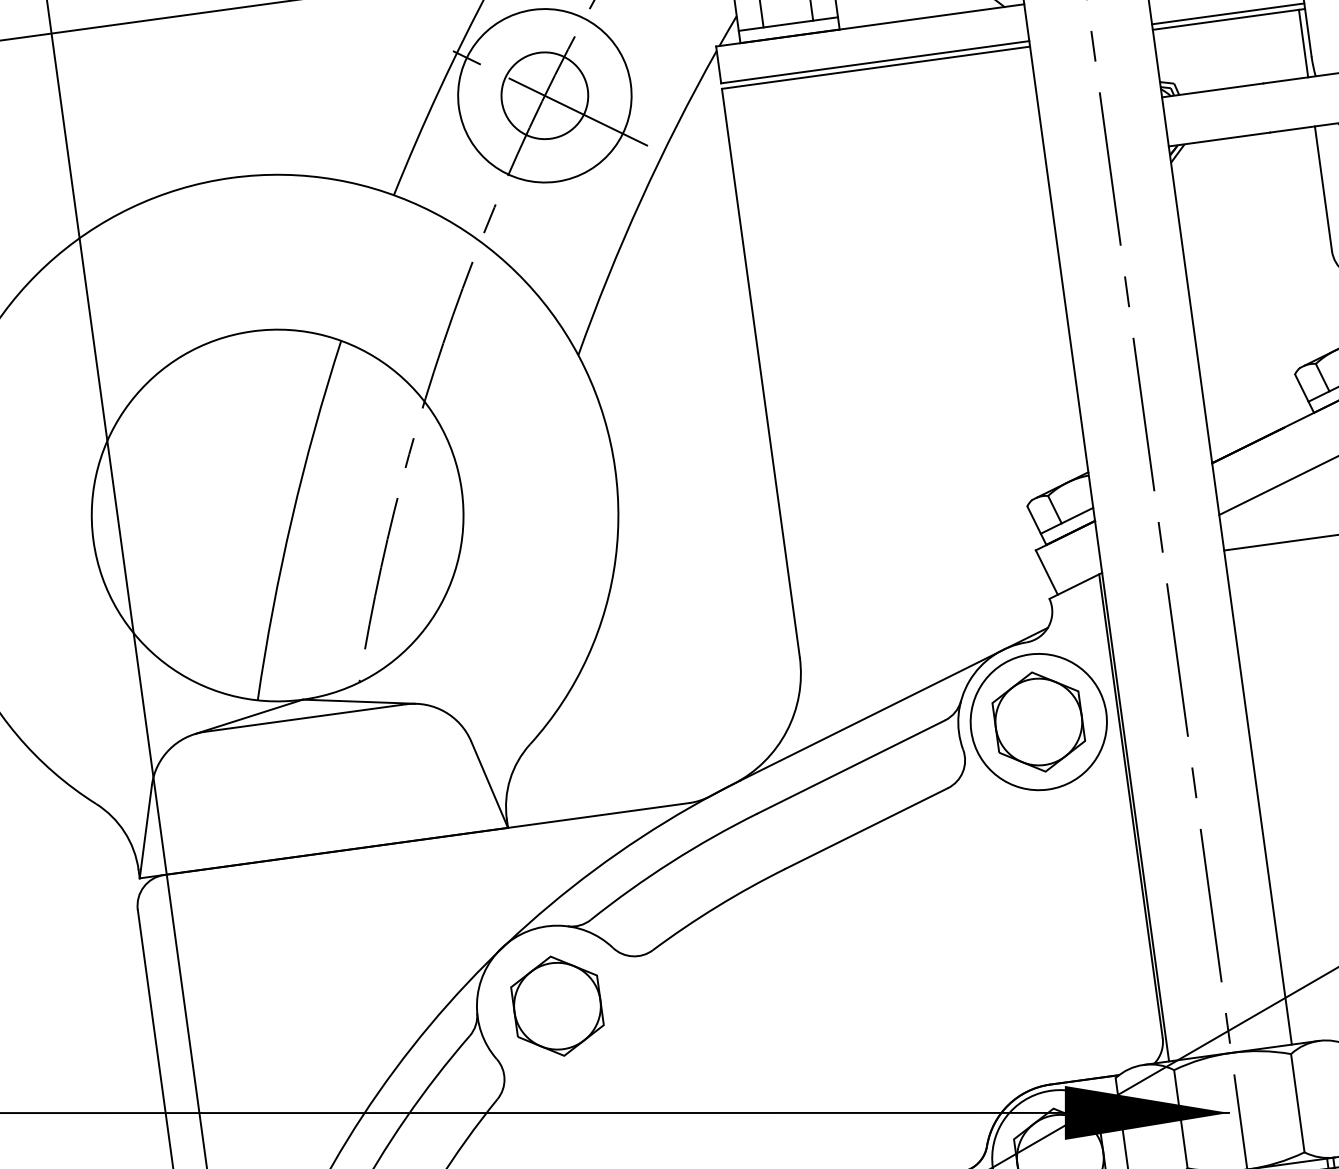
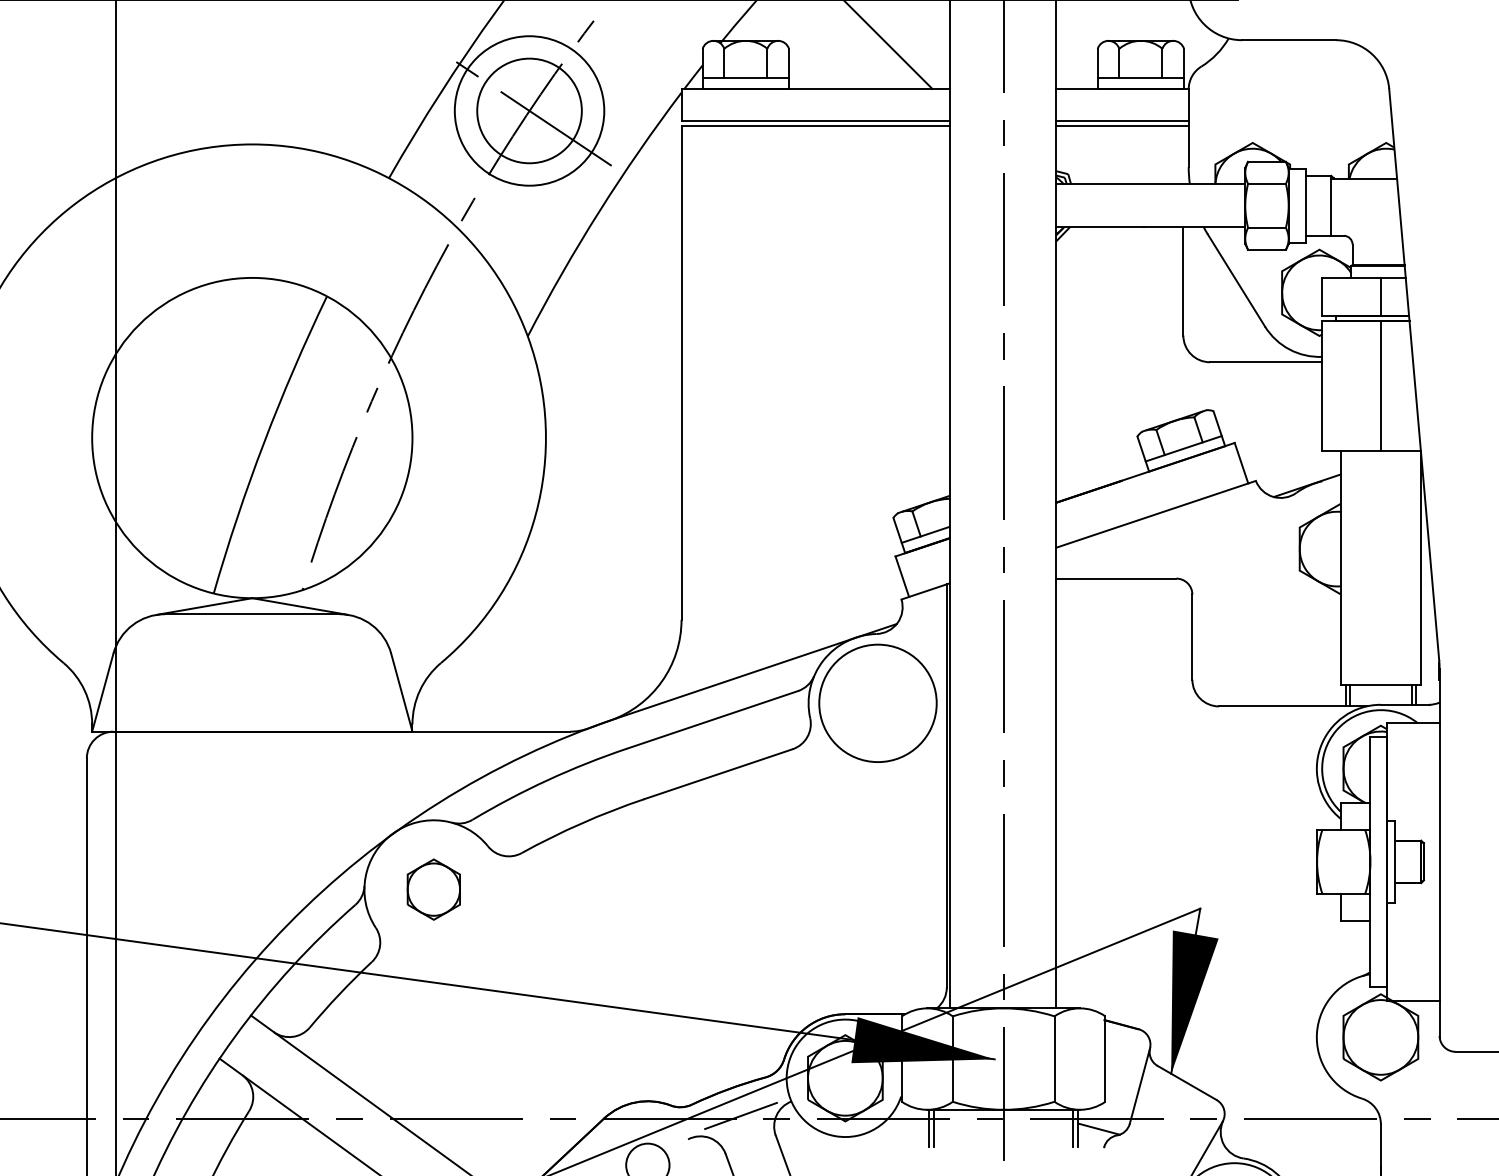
line: (1303, 42) -> (1183, 154), removed
circle: (544, 95) -> (529, 110), size x1.4
part: (1038, 722) -> (877, 703), removed
part: (557, 1006) -> (433, 889), size x0.7

